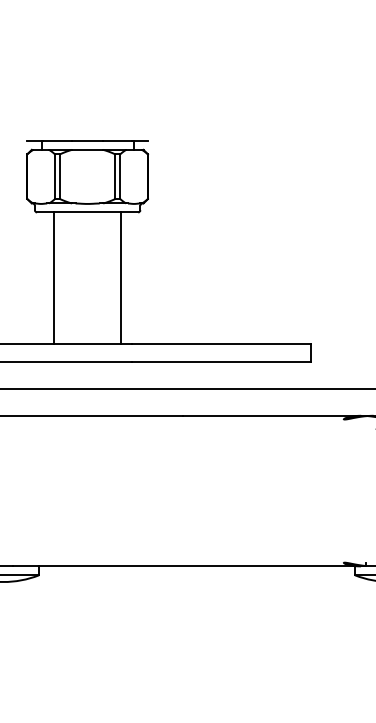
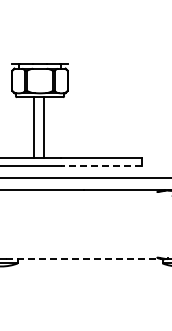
line: (53, 278) -> (43, 127), moved
line: (121, 278) -> (34, 127), moved
line: (221, 361) -> (101, 165), solid -> dashed
line: (184, 566) -> (84, 259), solid -> dashed

